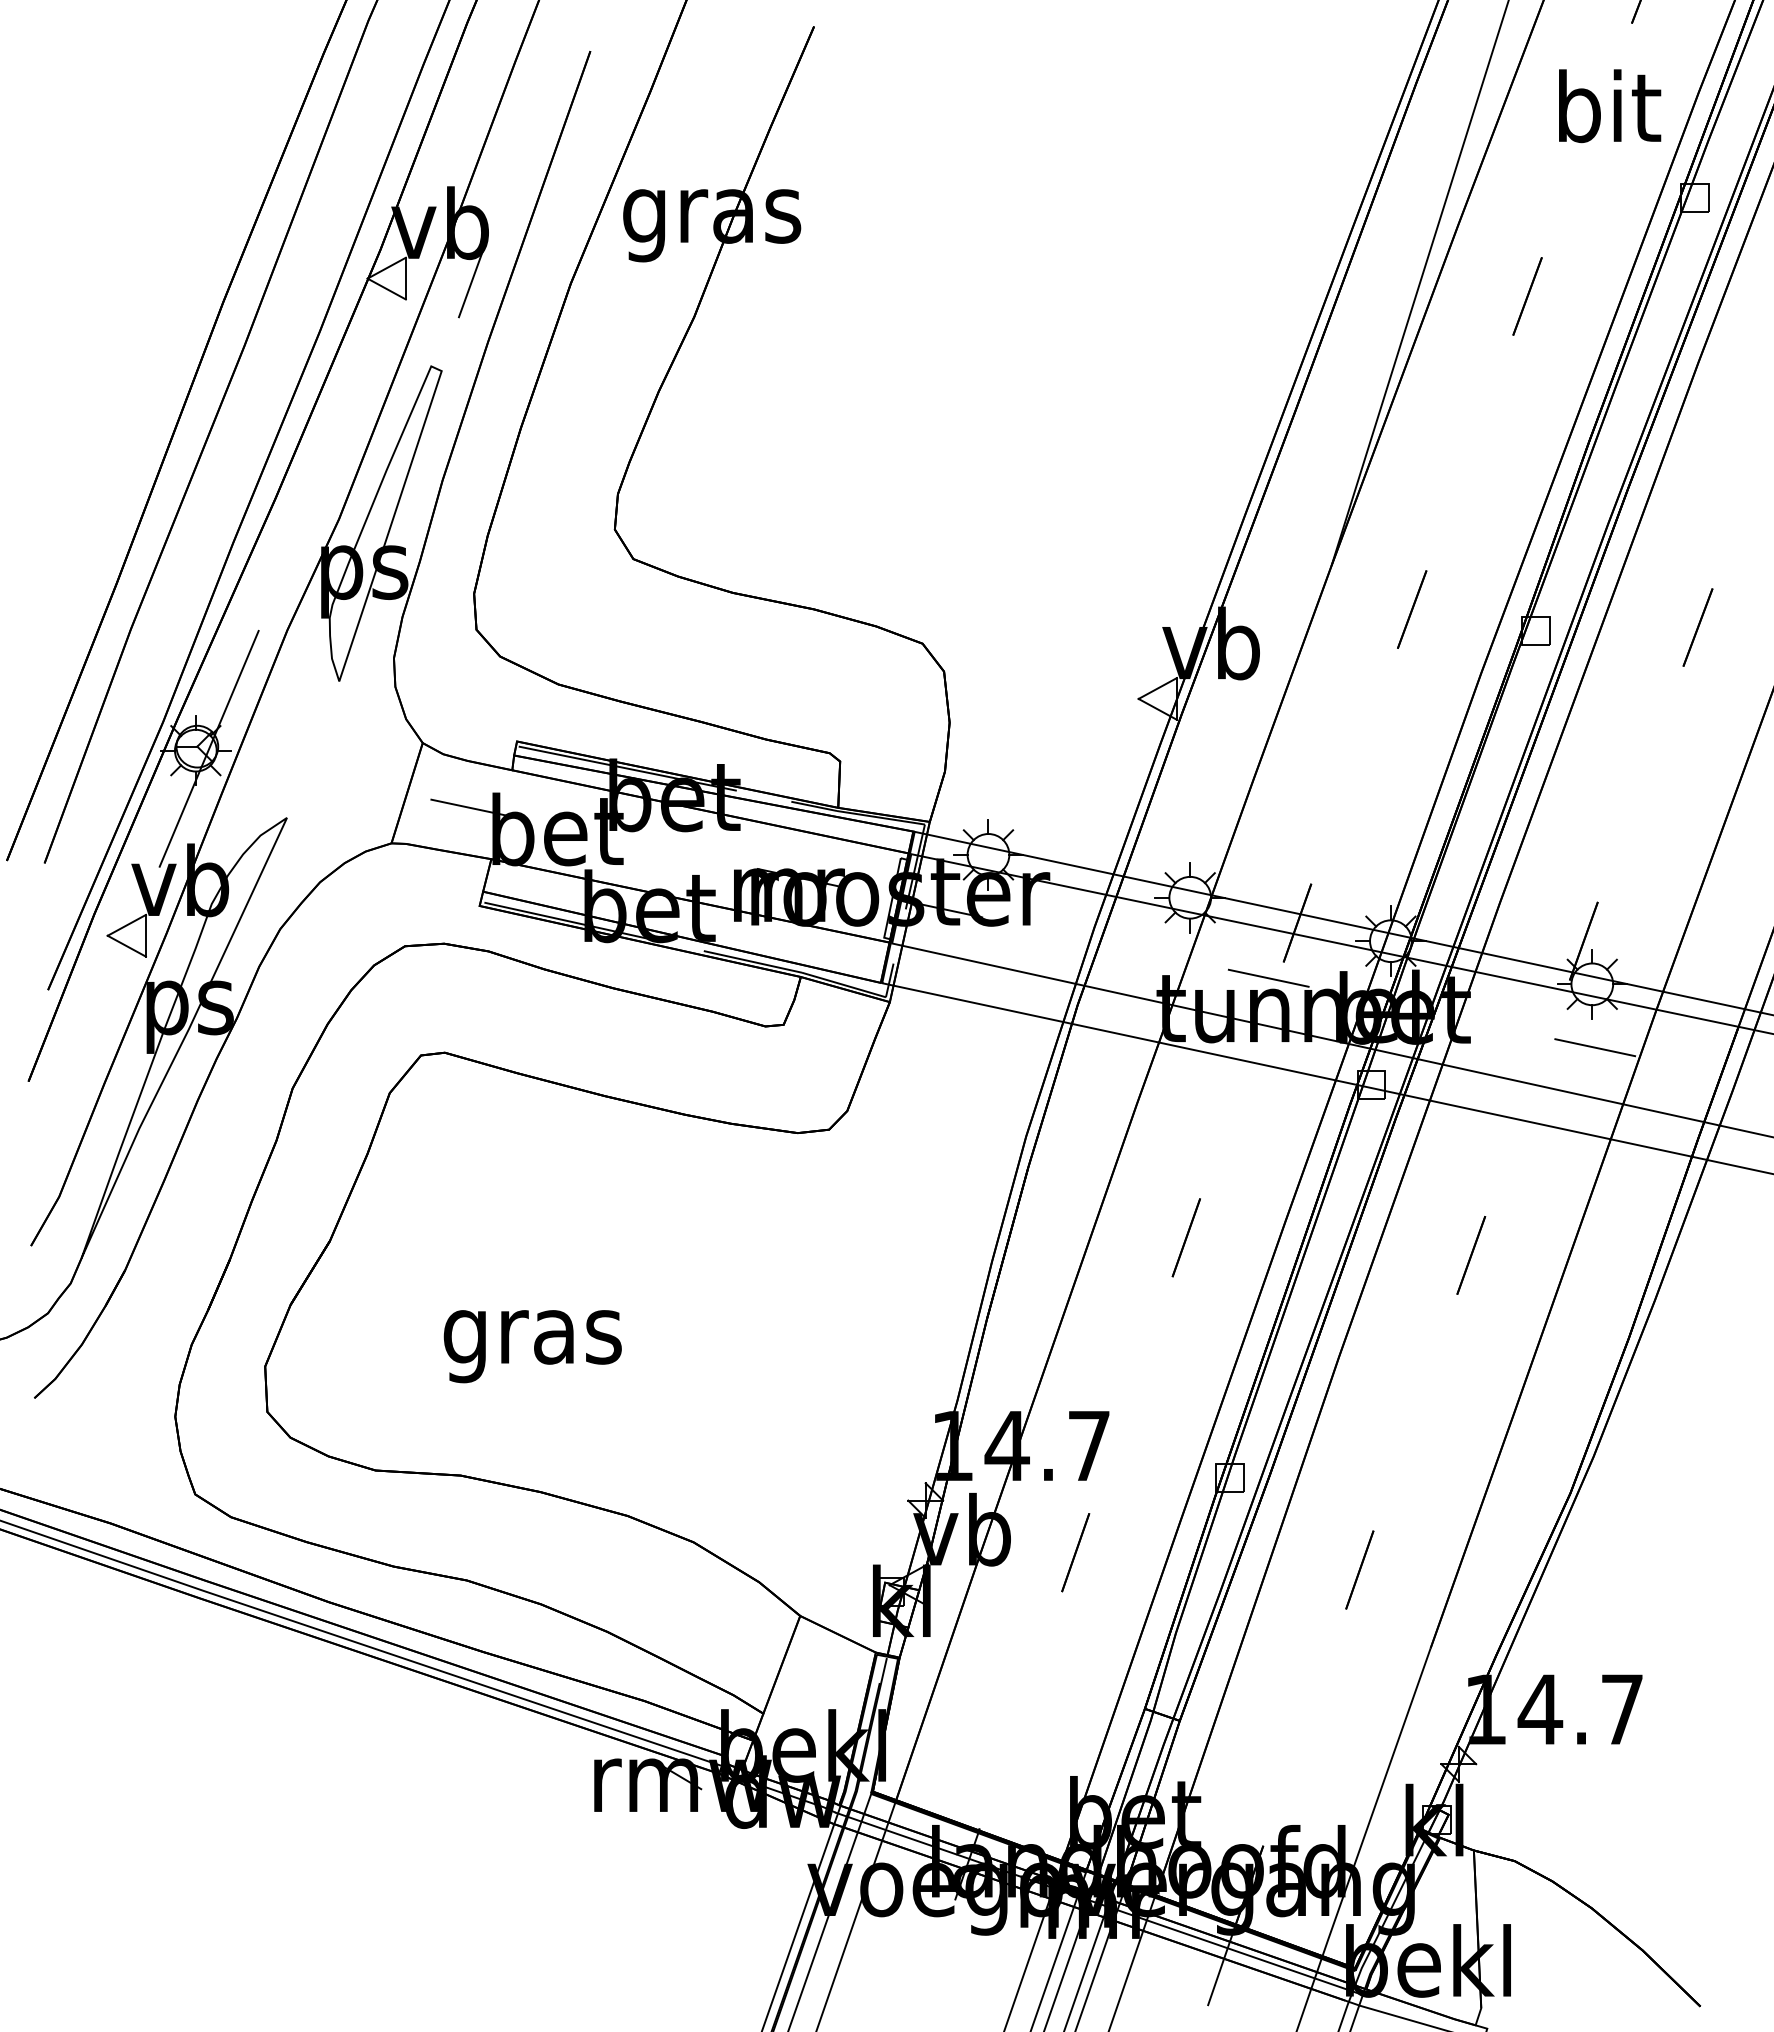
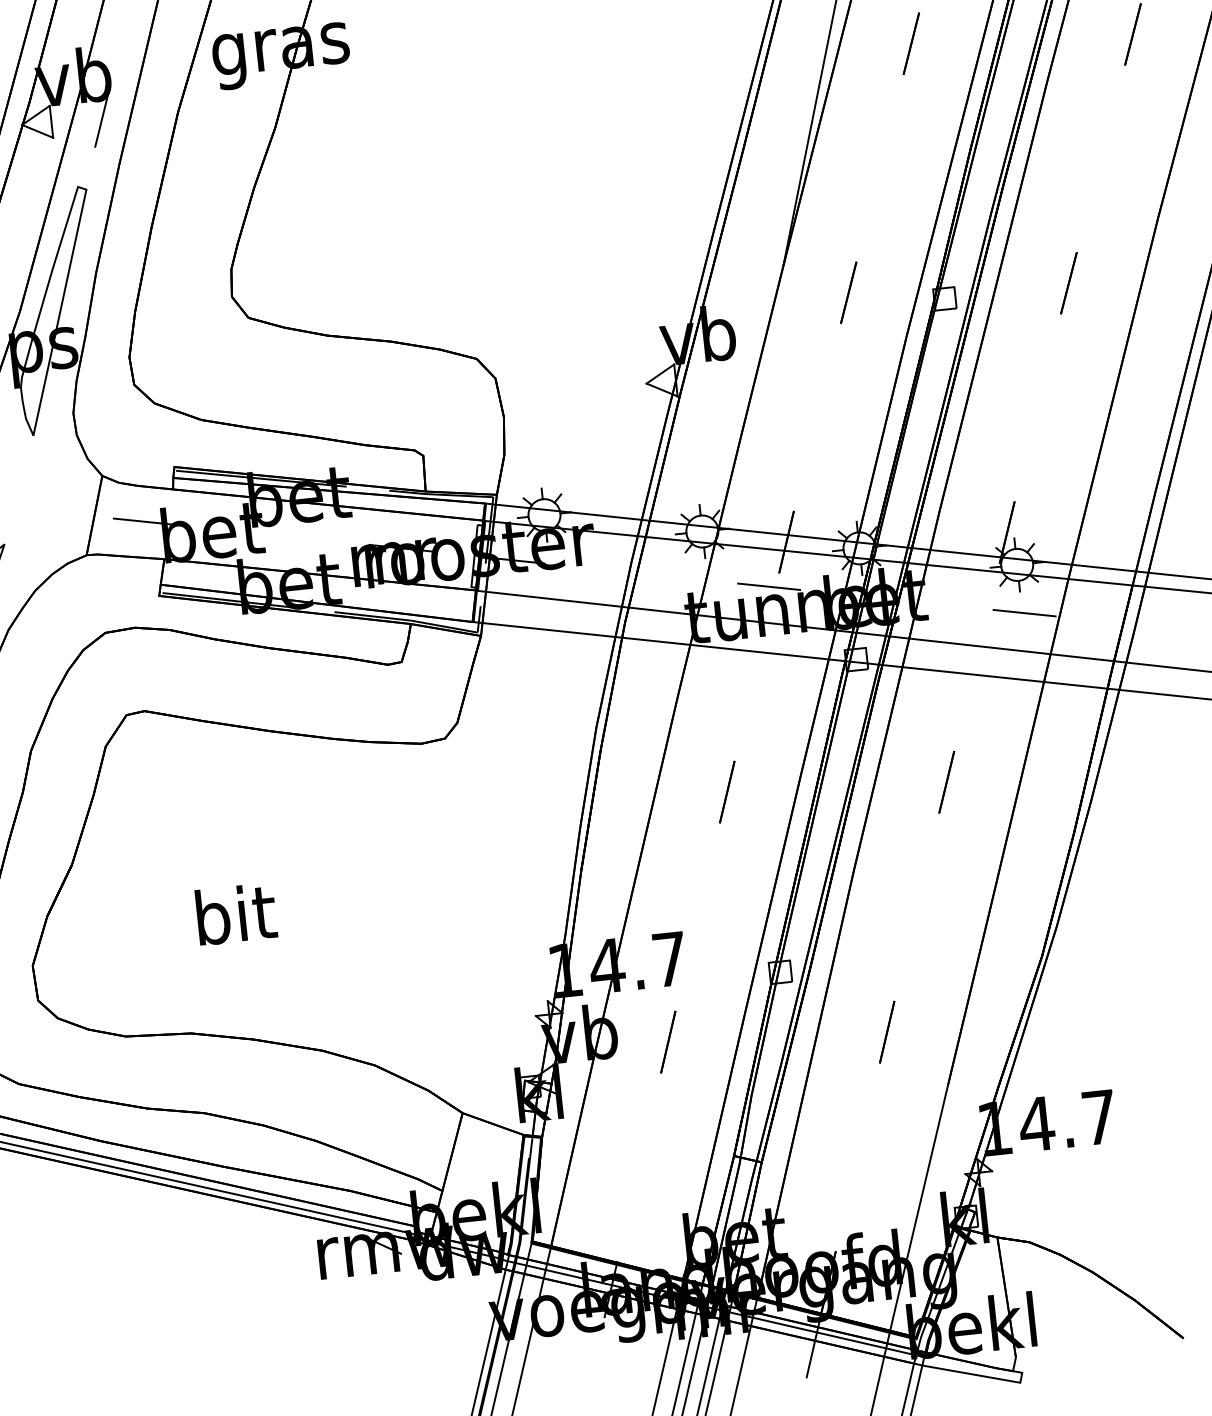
text: (532, 1337) -> (234, 921), gras -> bit

